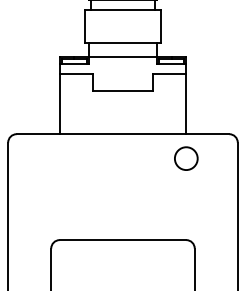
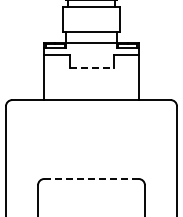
line: (123, 91) -> (91, 68), solid -> dashed
circle: (186, 157) -> (138, 117), removed
line: (123, 239) -> (91, 178), solid -> dashed

